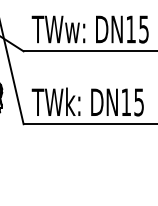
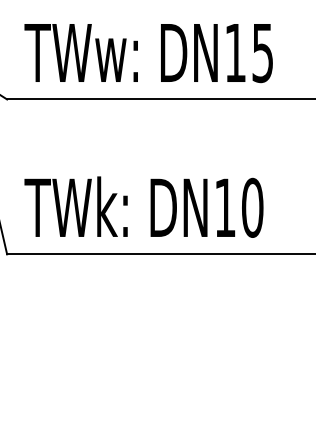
text: (139, 102) -> (253, 208), DN15 -> DN10

